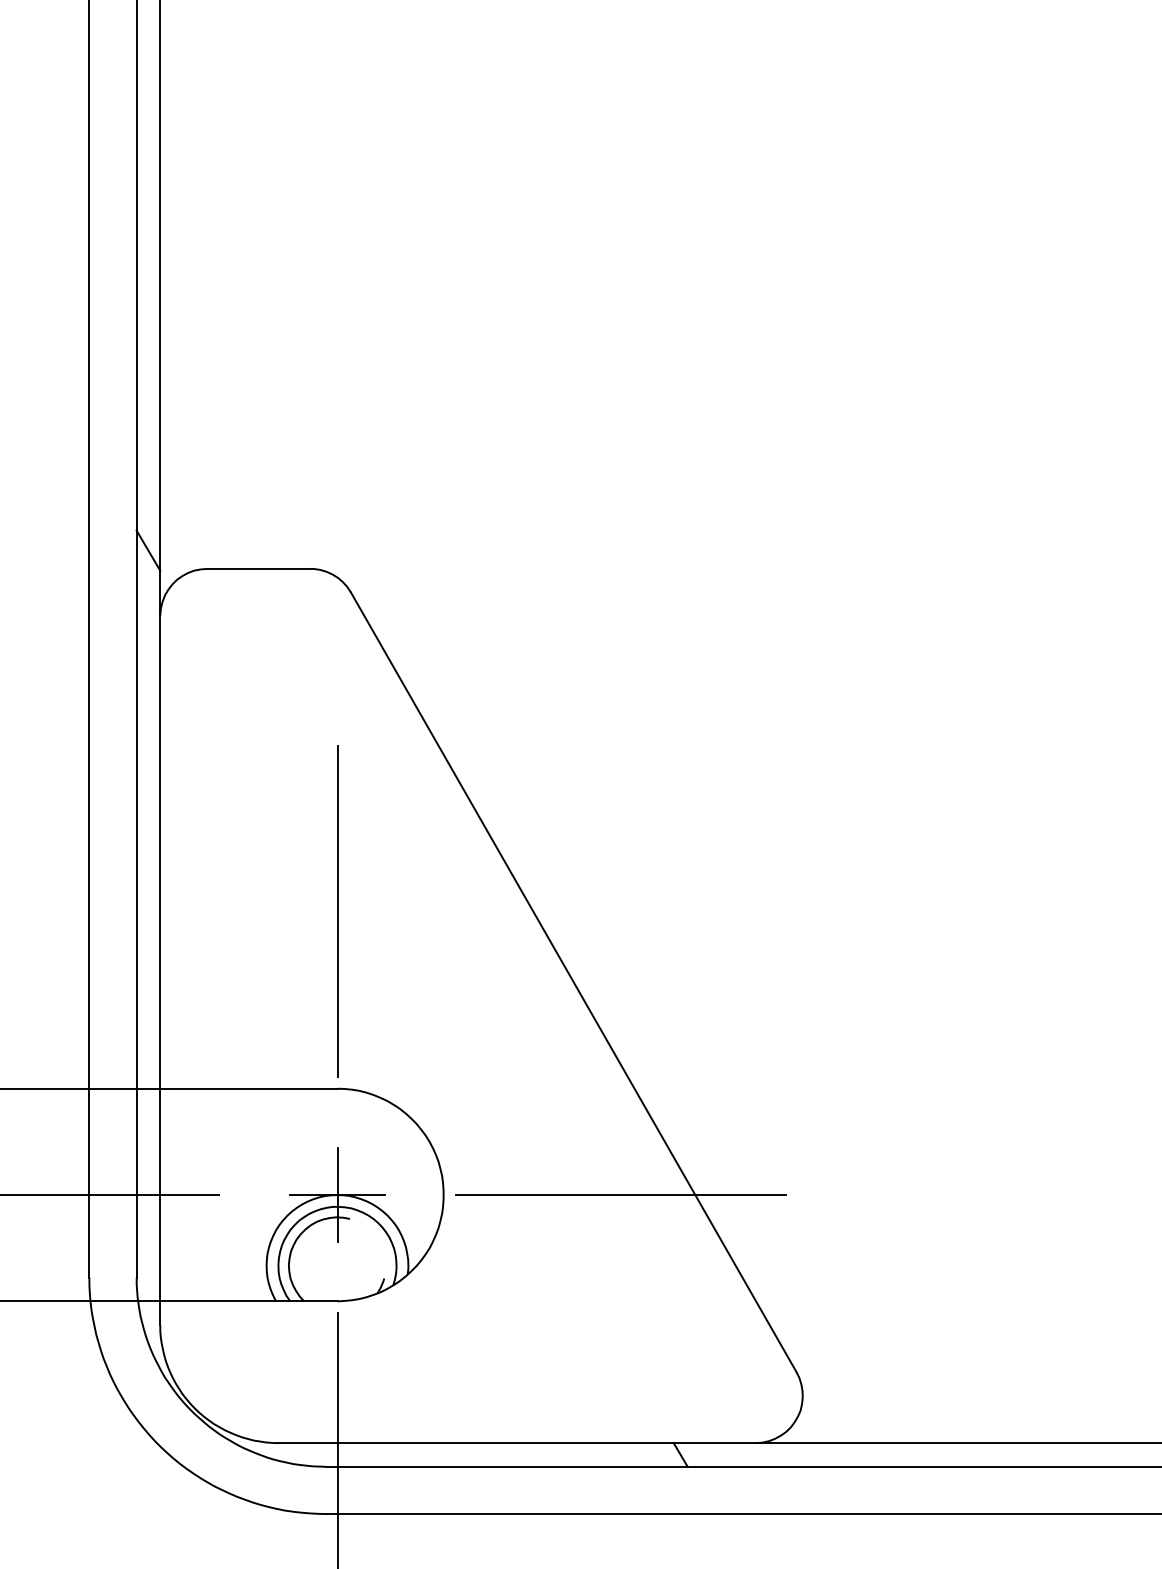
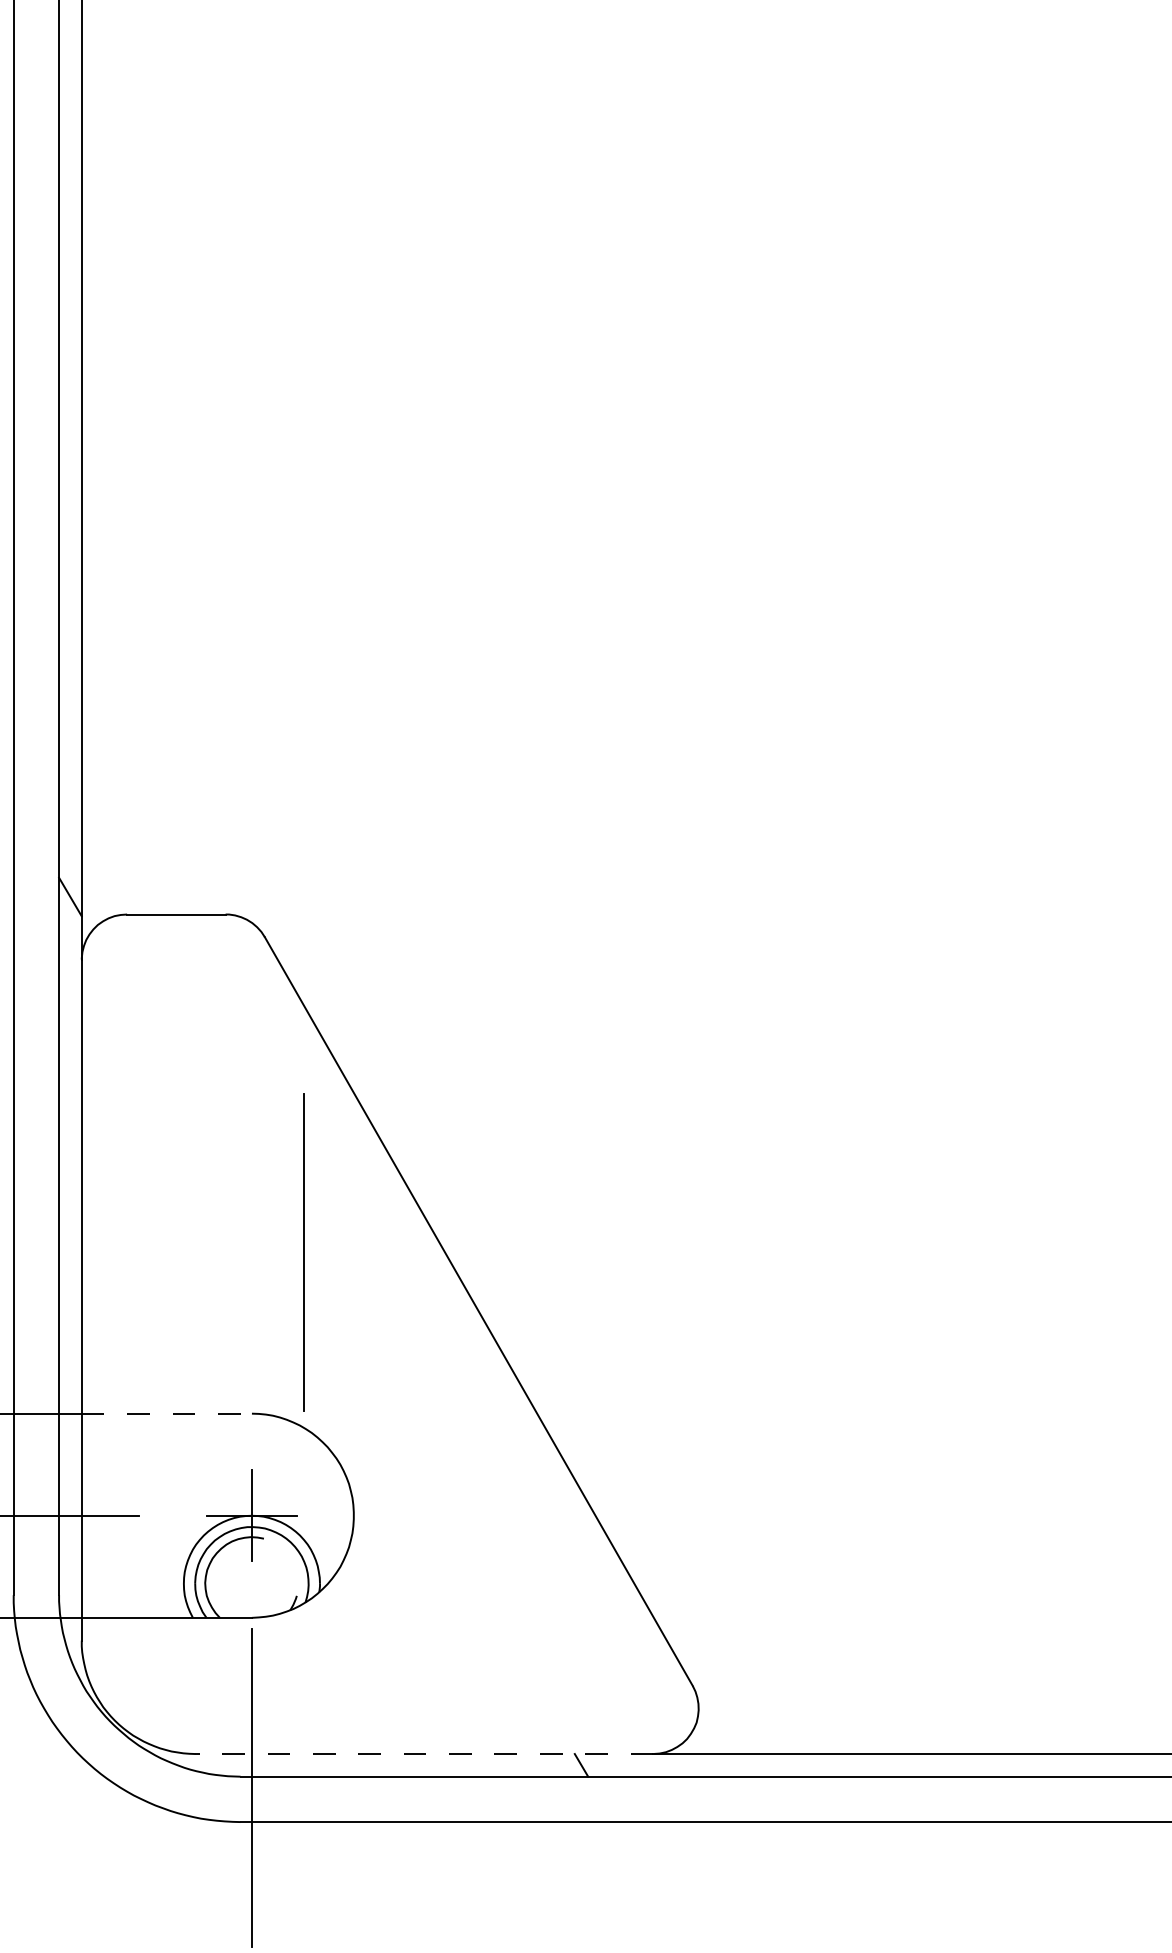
line: (337, 911) -> (303, 1252), moved
line: (249, 1088) -> (167, 1413), solid -> dashed
line: (621, 1194) -> (524, 1515), removed
line: (516, 1443) -> (423, 1754), solid -> dashed

